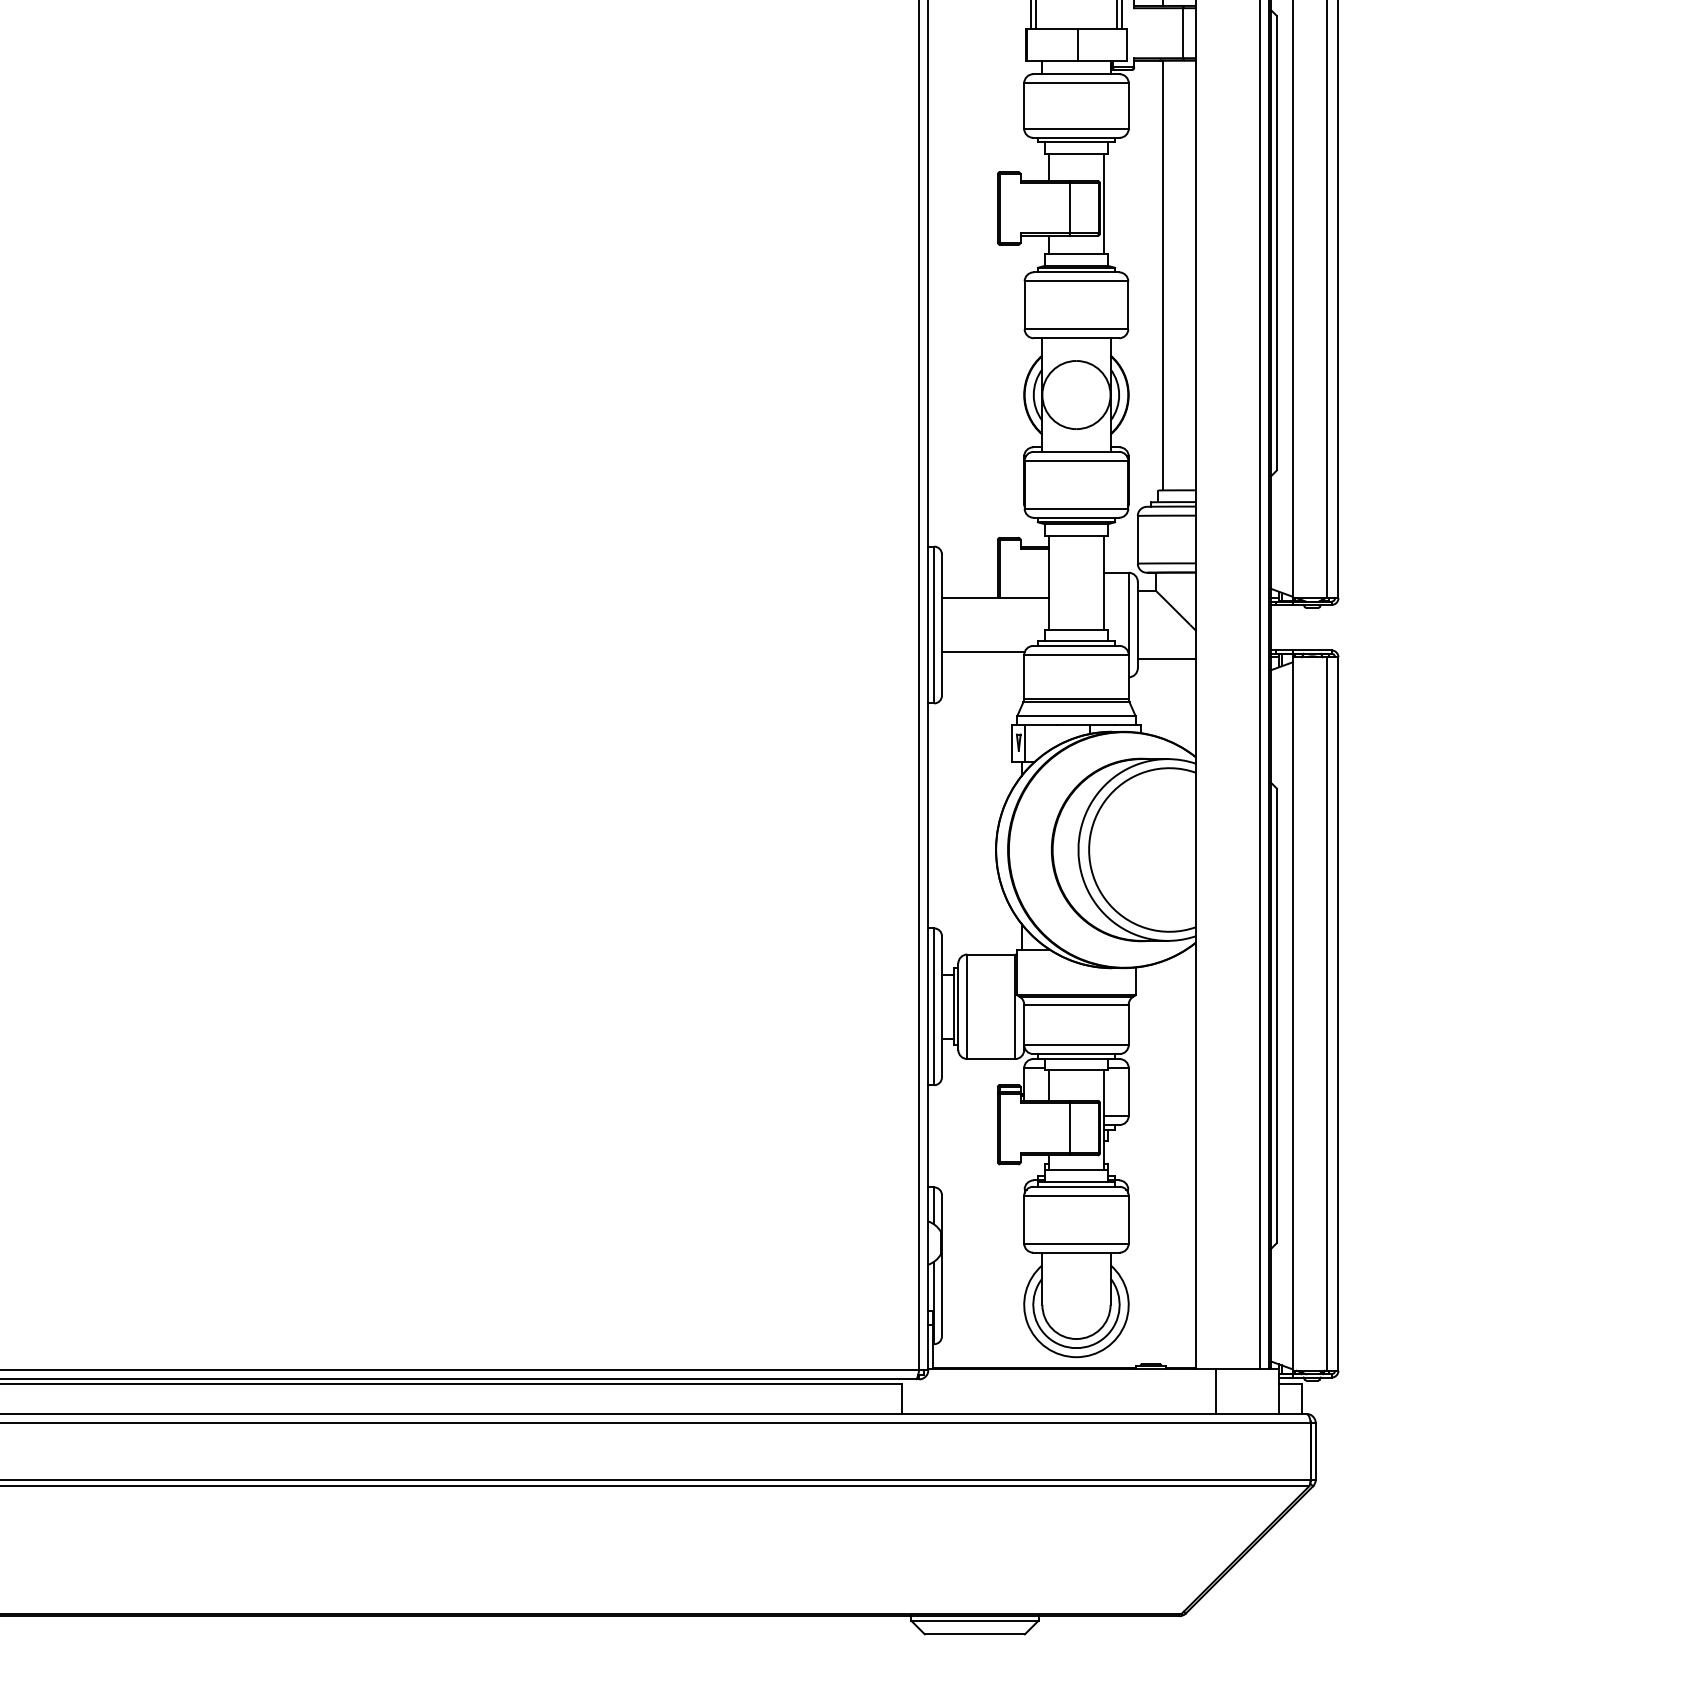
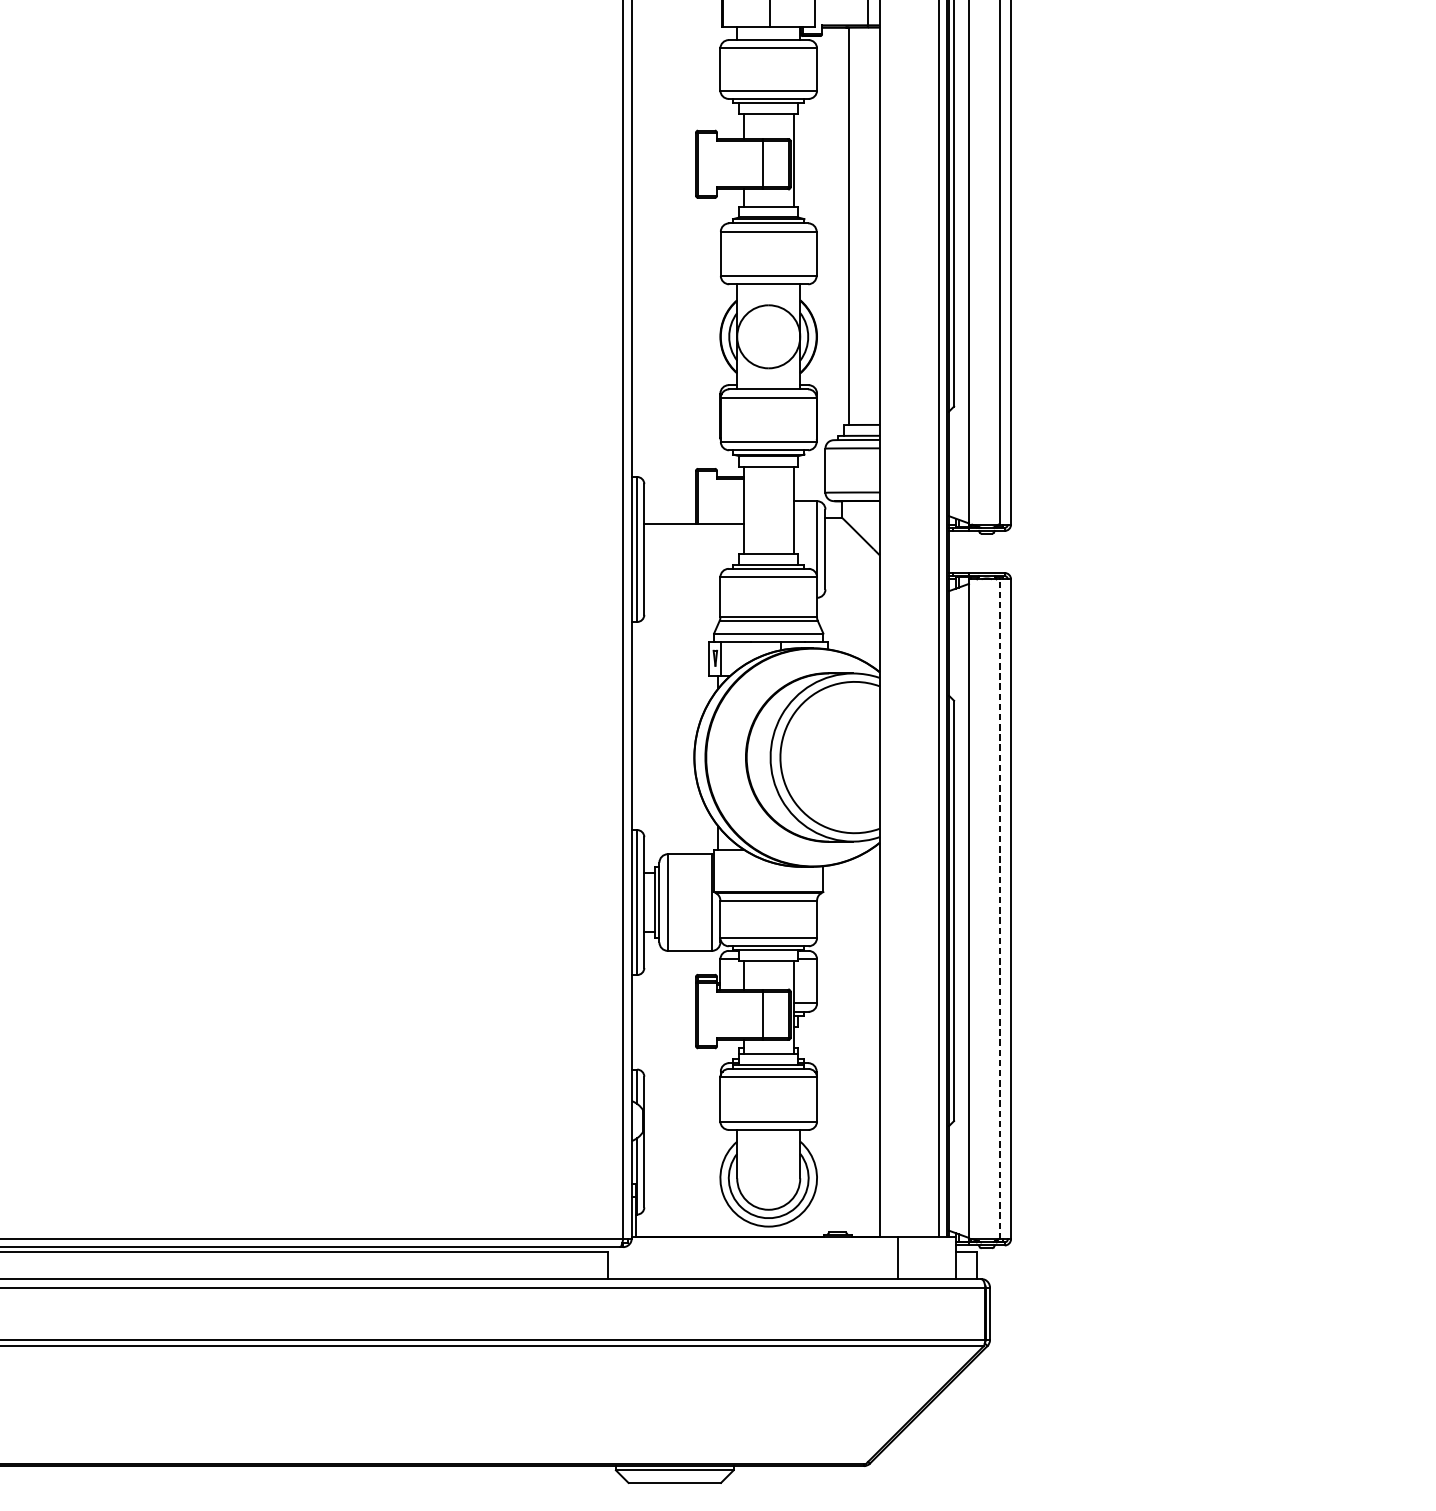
line: (982, 652) -> (681, 574), removed
line: (1166, 659) -> (851, 581), removed
line: (1326, 1014) -> (999, 909), solid -> dashed

